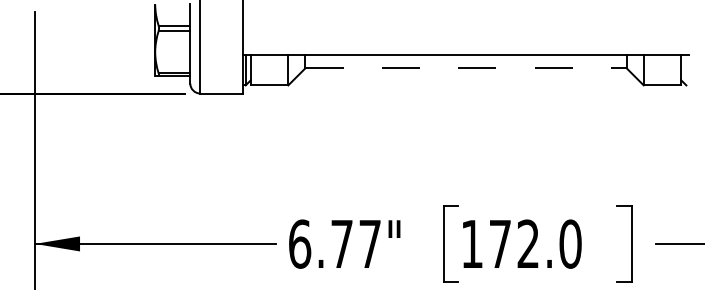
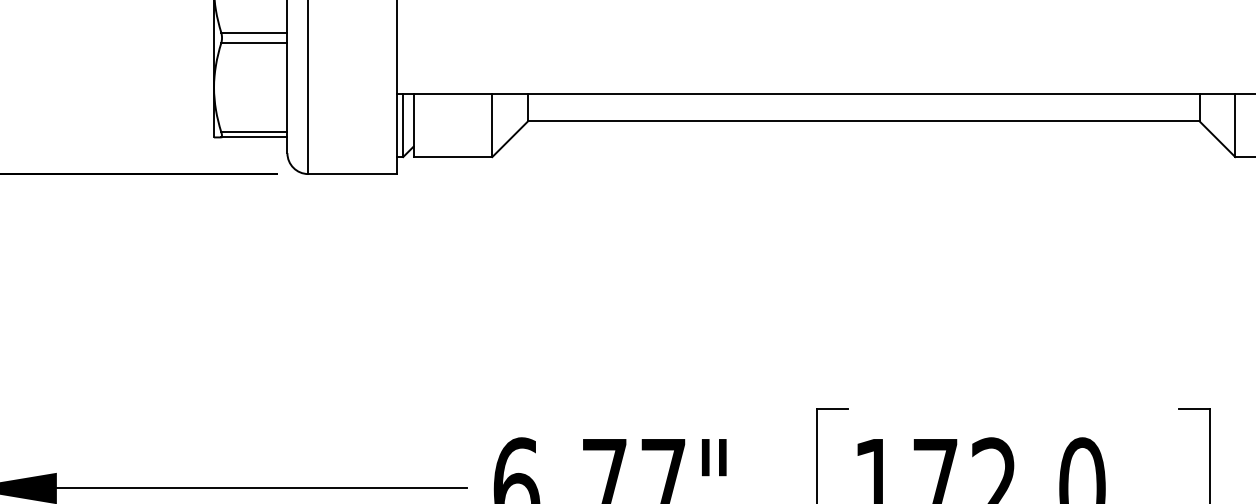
line: (466, 68) -> (864, 121), dashed -> solid

